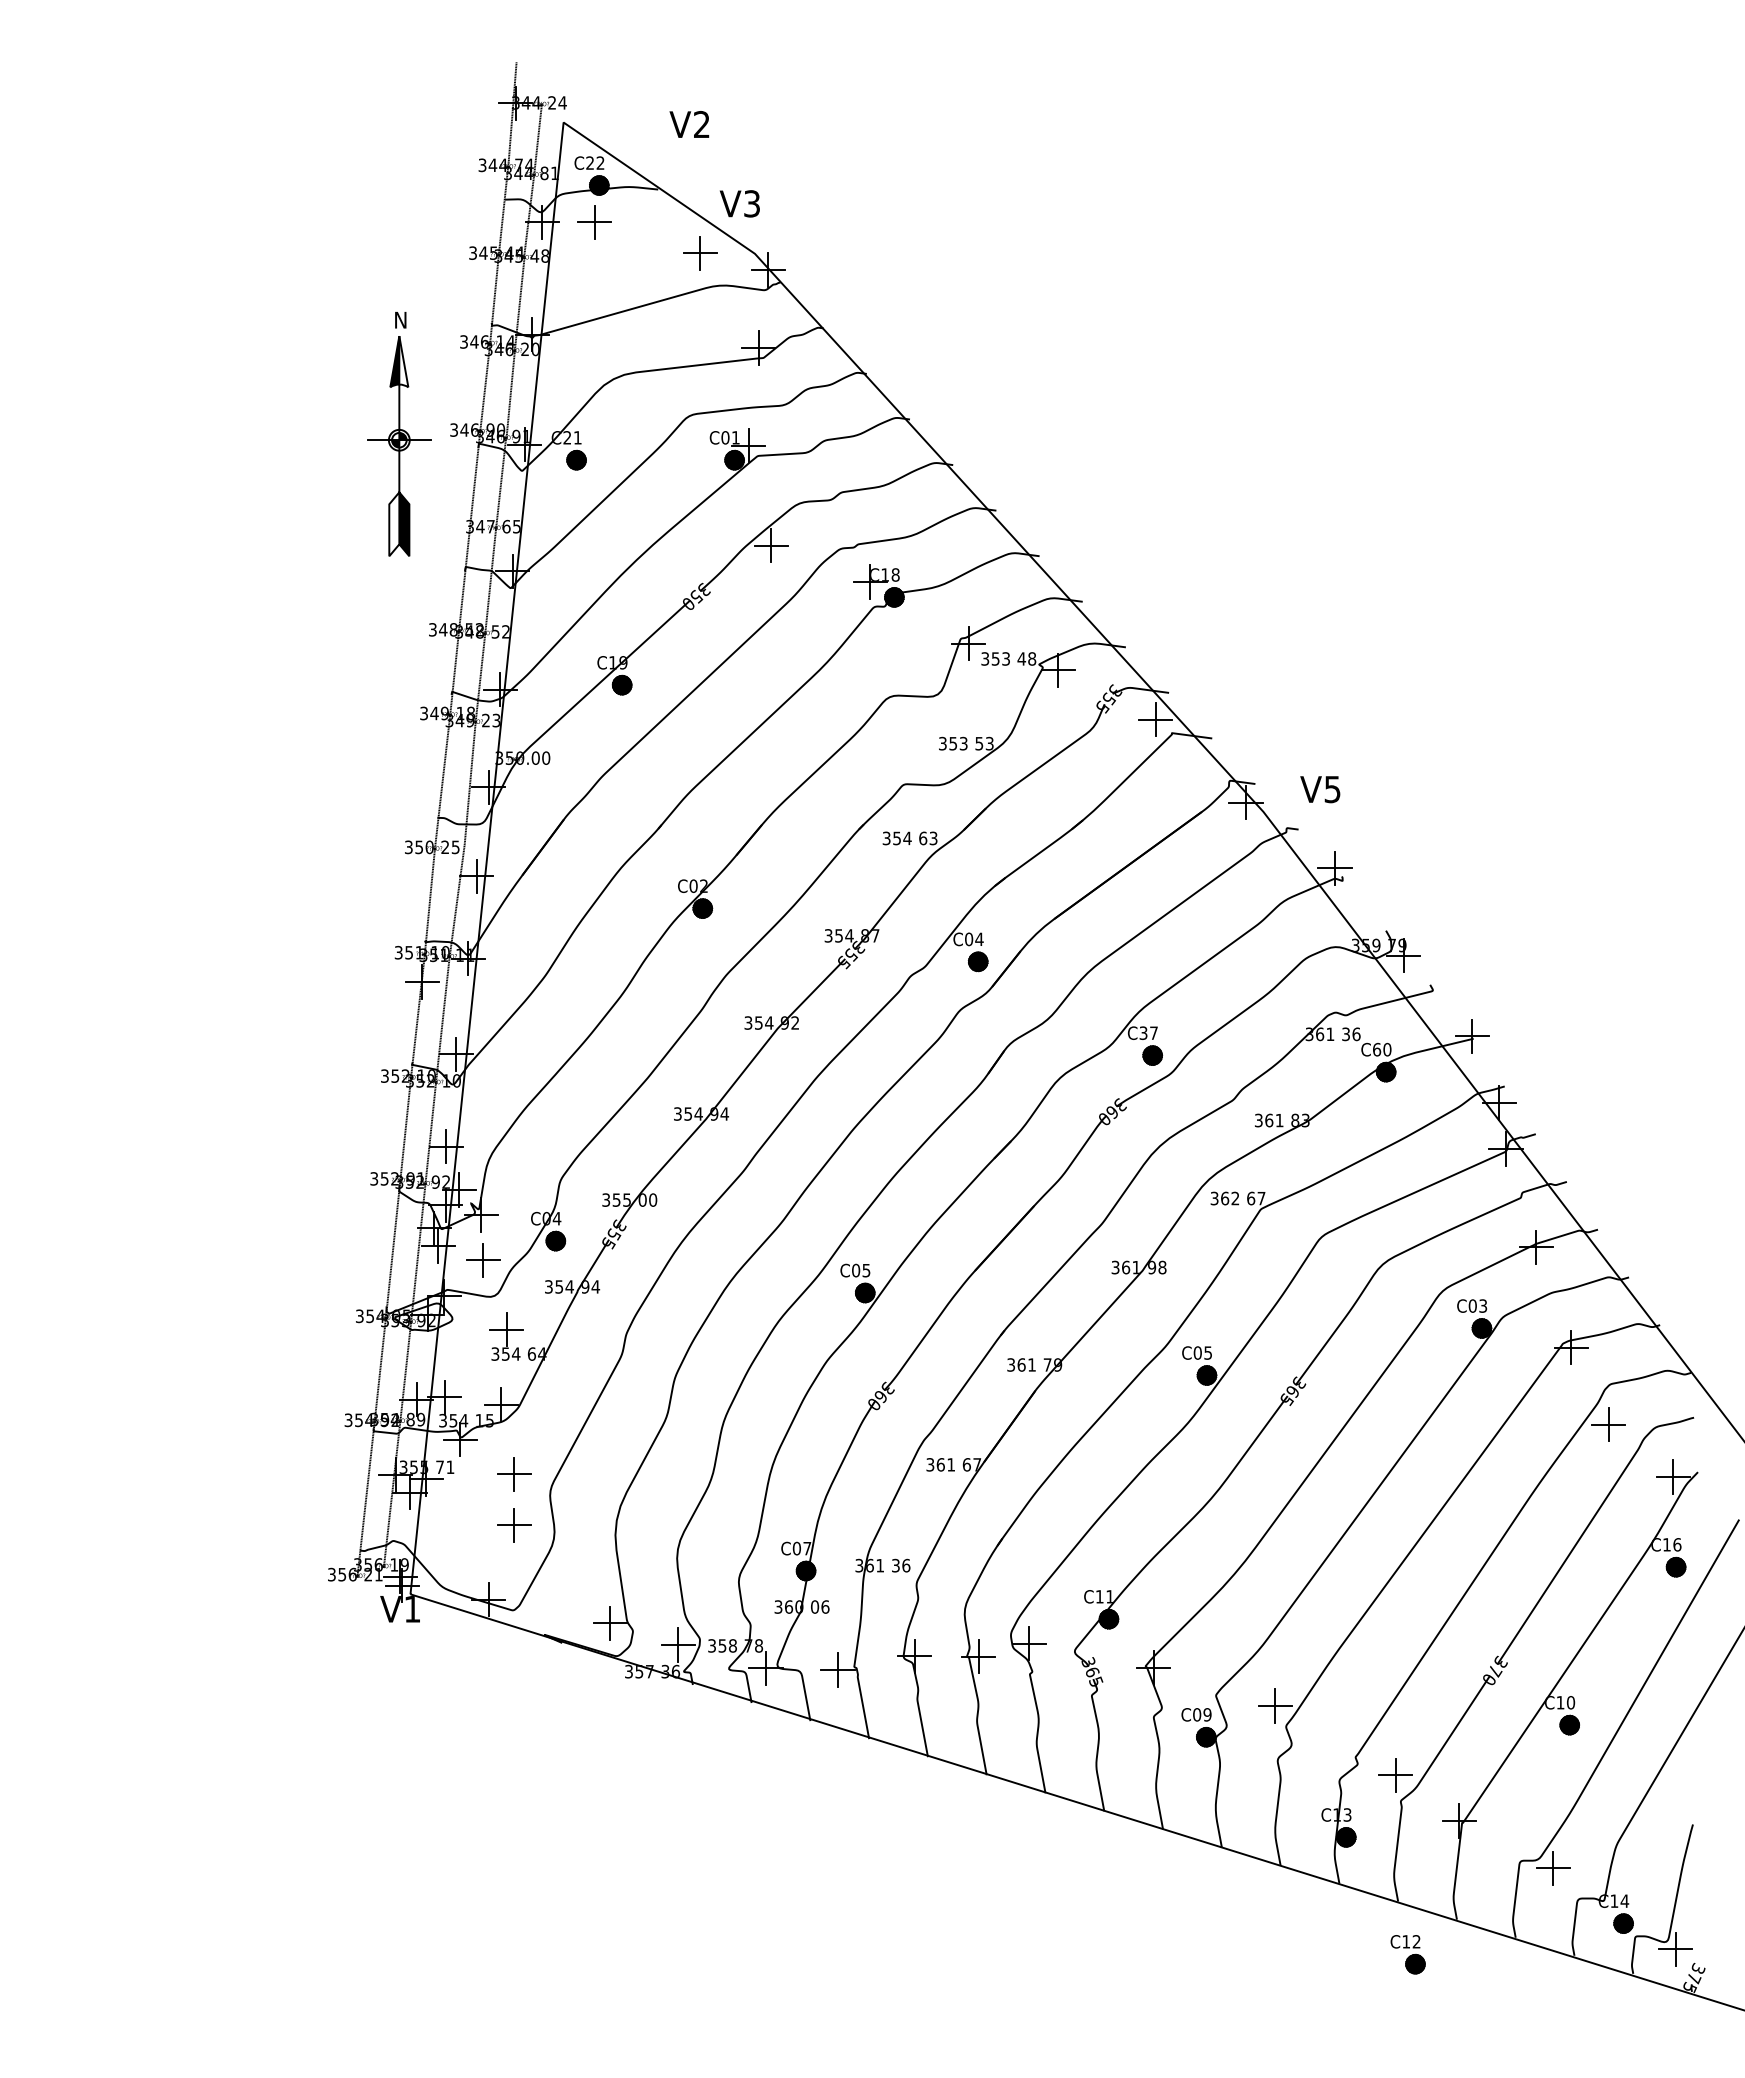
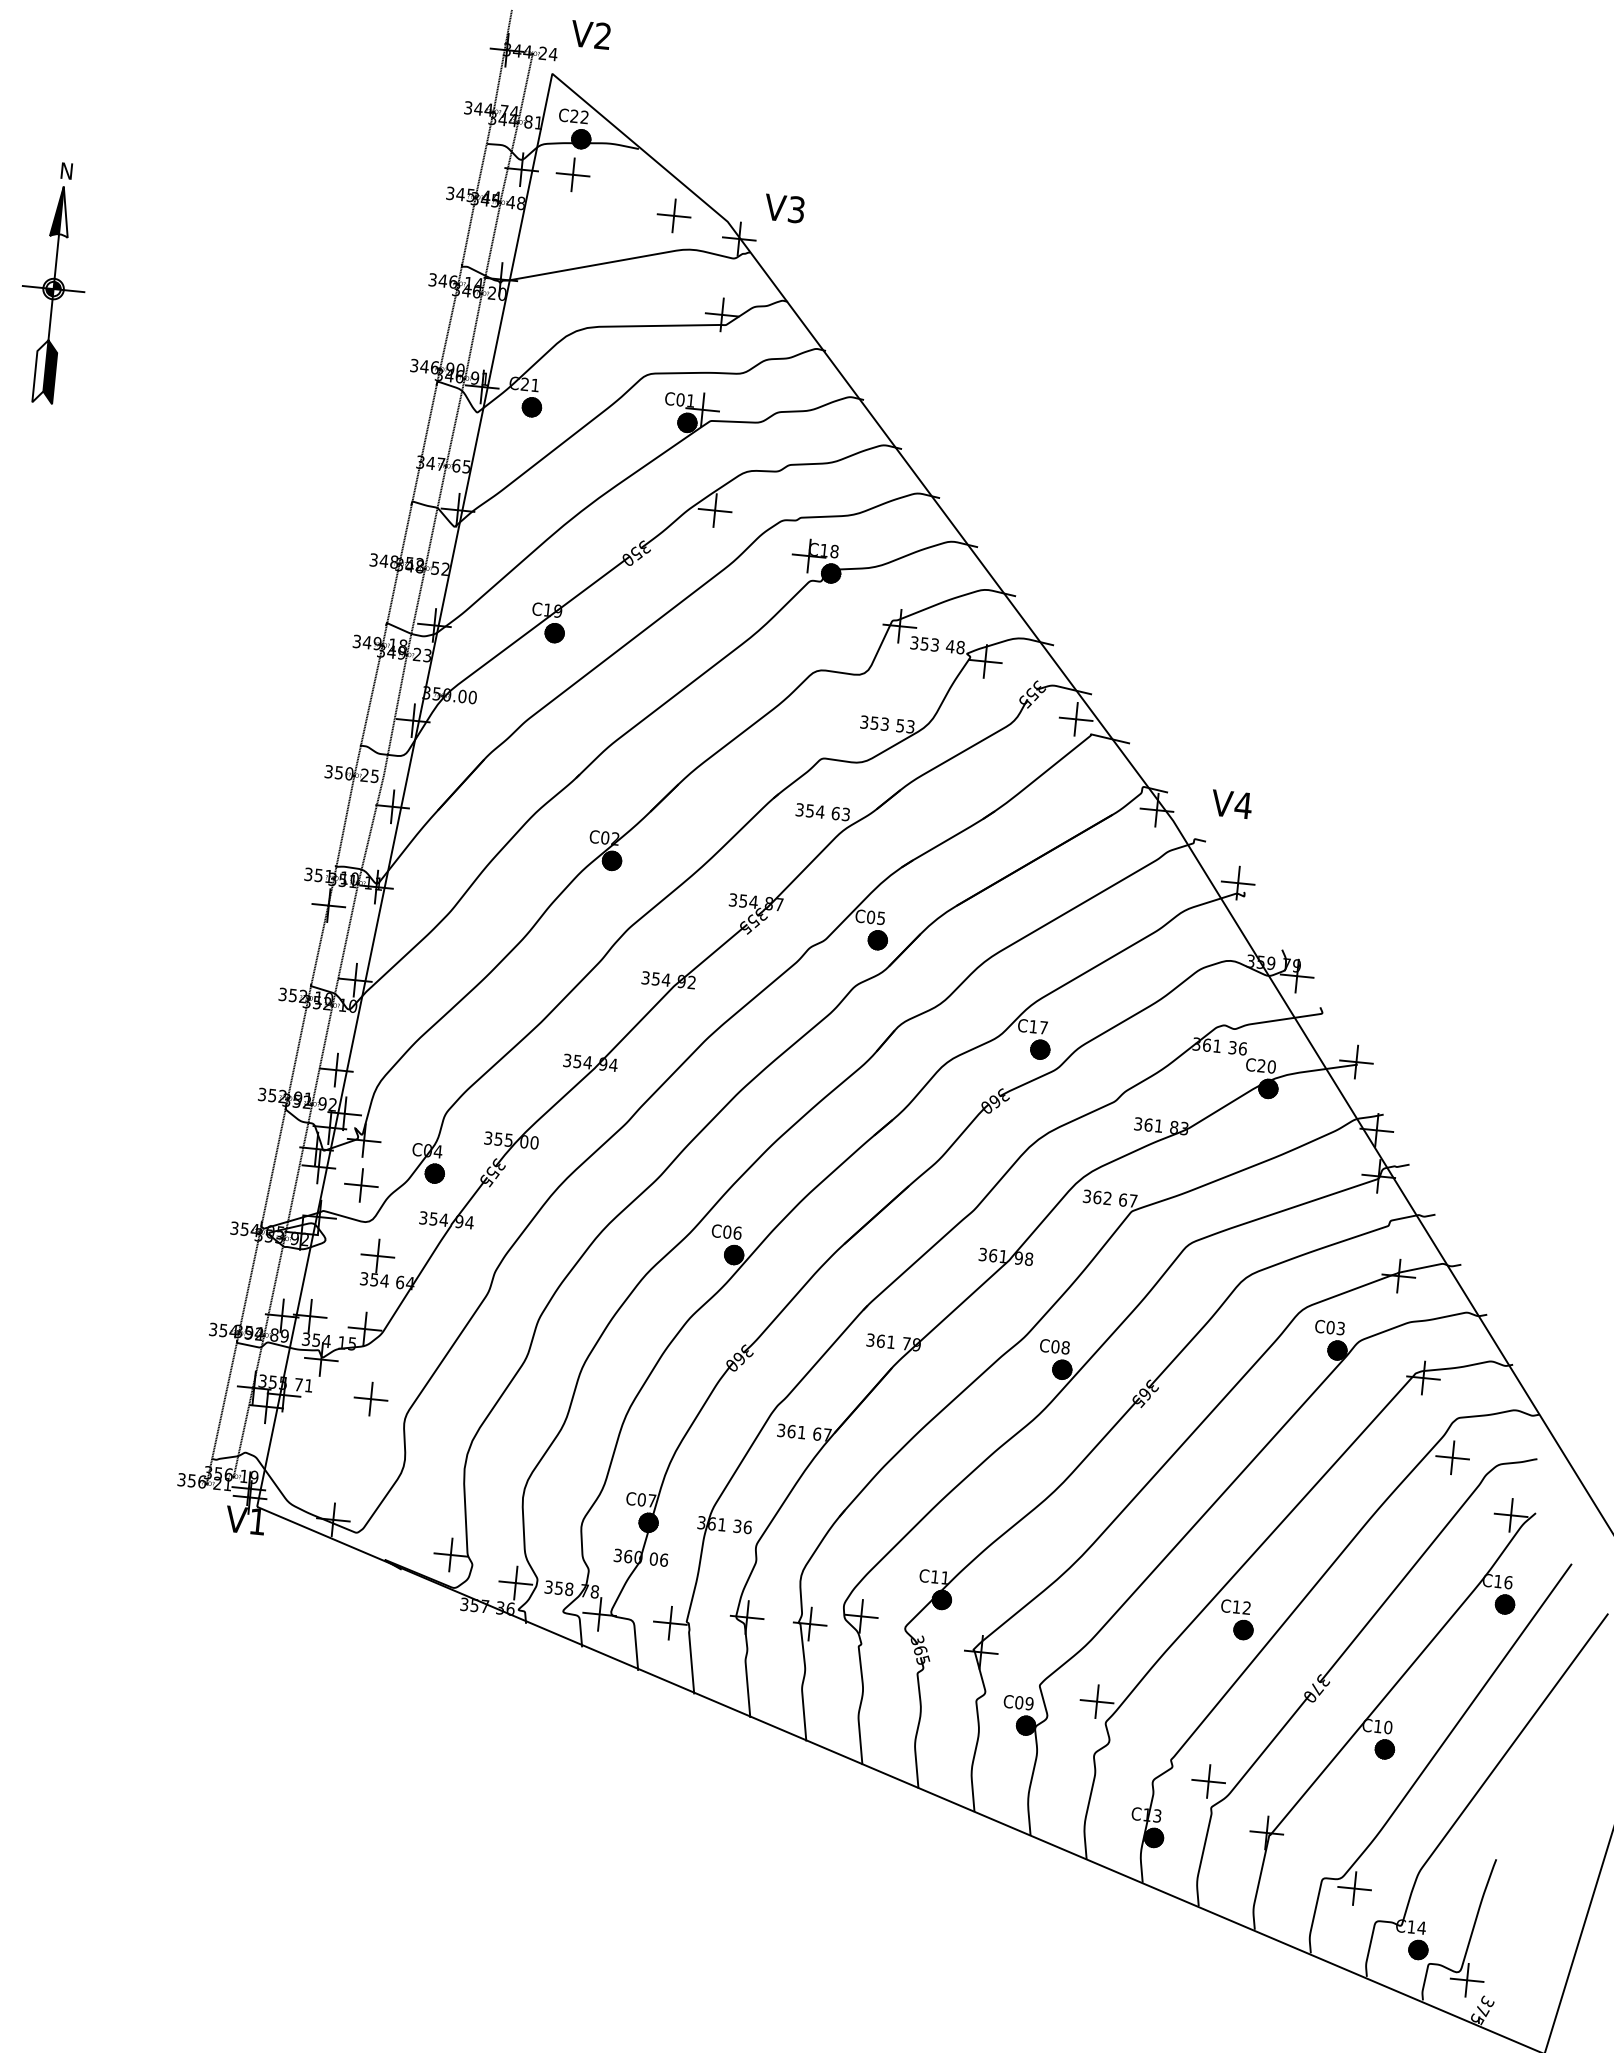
text: (689, 124) -> (590, 34), moved
text: (739, 203) -> (784, 208), moved
part: (399, 434) -> (54, 283), moved
text: (1332, 789) -> (1243, 805), V5 -> V4
text: (979, 939) -> (881, 918), C04 -> C05
text: (1143, 1033) -> (1033, 1027), C37 -> C17
text: (1377, 1049) -> (1262, 1065), C60 -> C20
text: (866, 1270) -> (737, 1233), C05 -> C06
text: (1208, 1352) -> (1066, 1347), C05 -> C08
part: (514, 1525) -> (366, 1449), removed
part: (1407, 1954) -> (1236, 1619), moved

